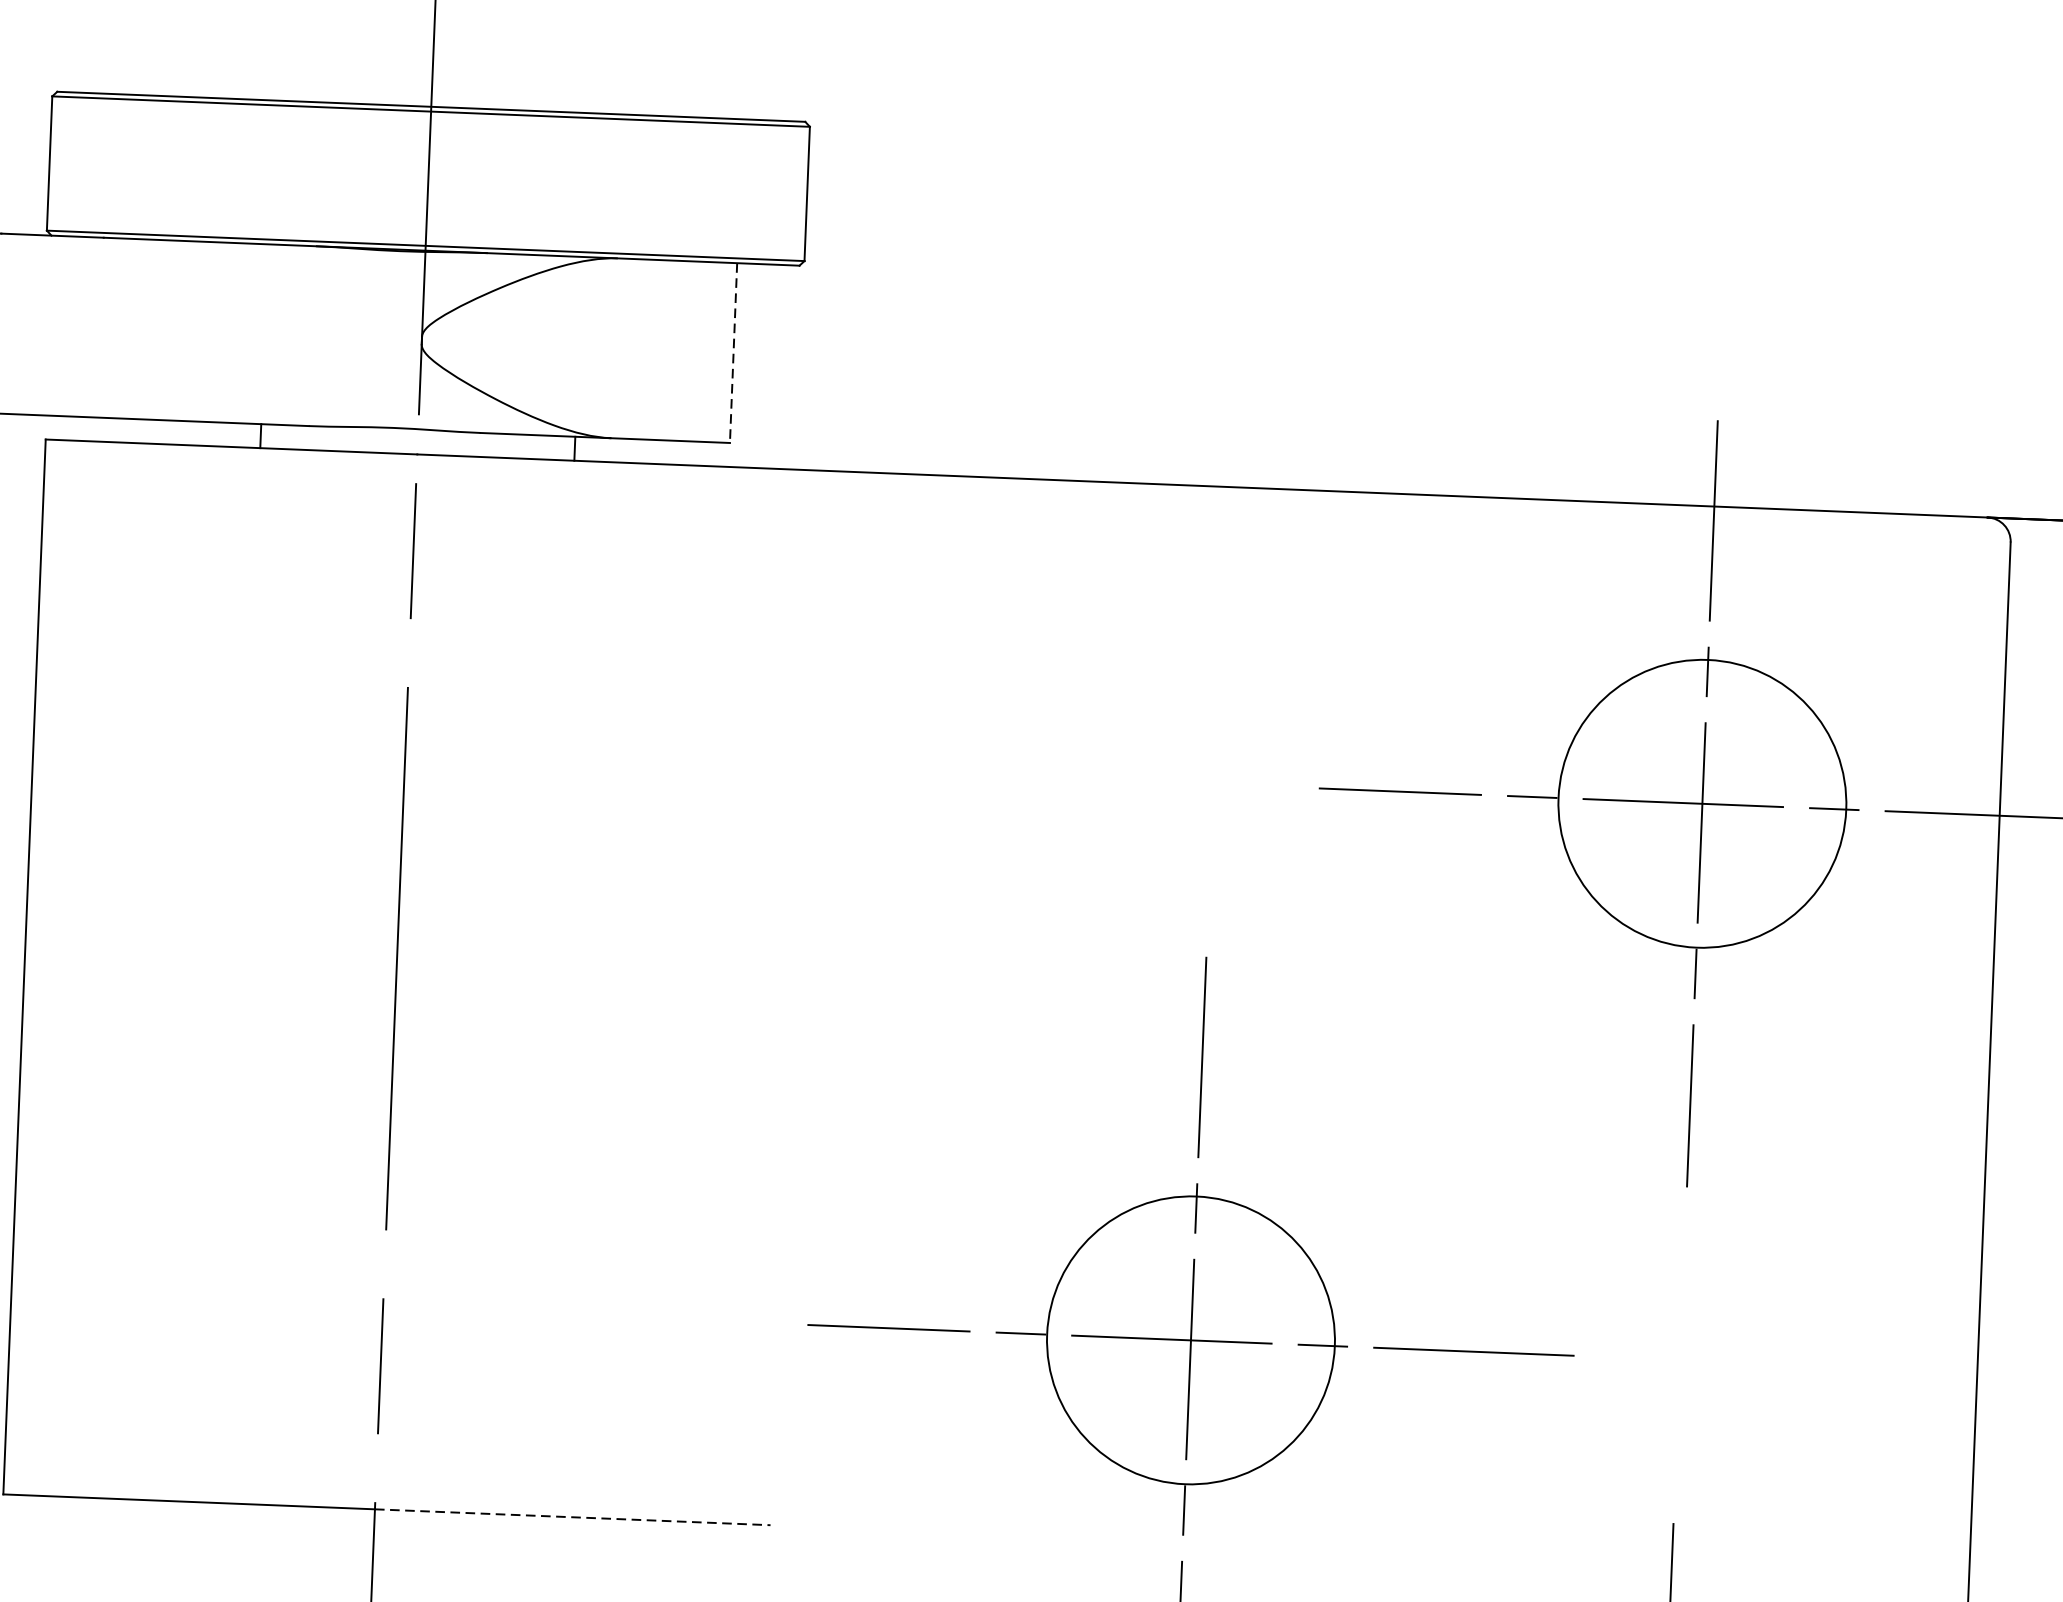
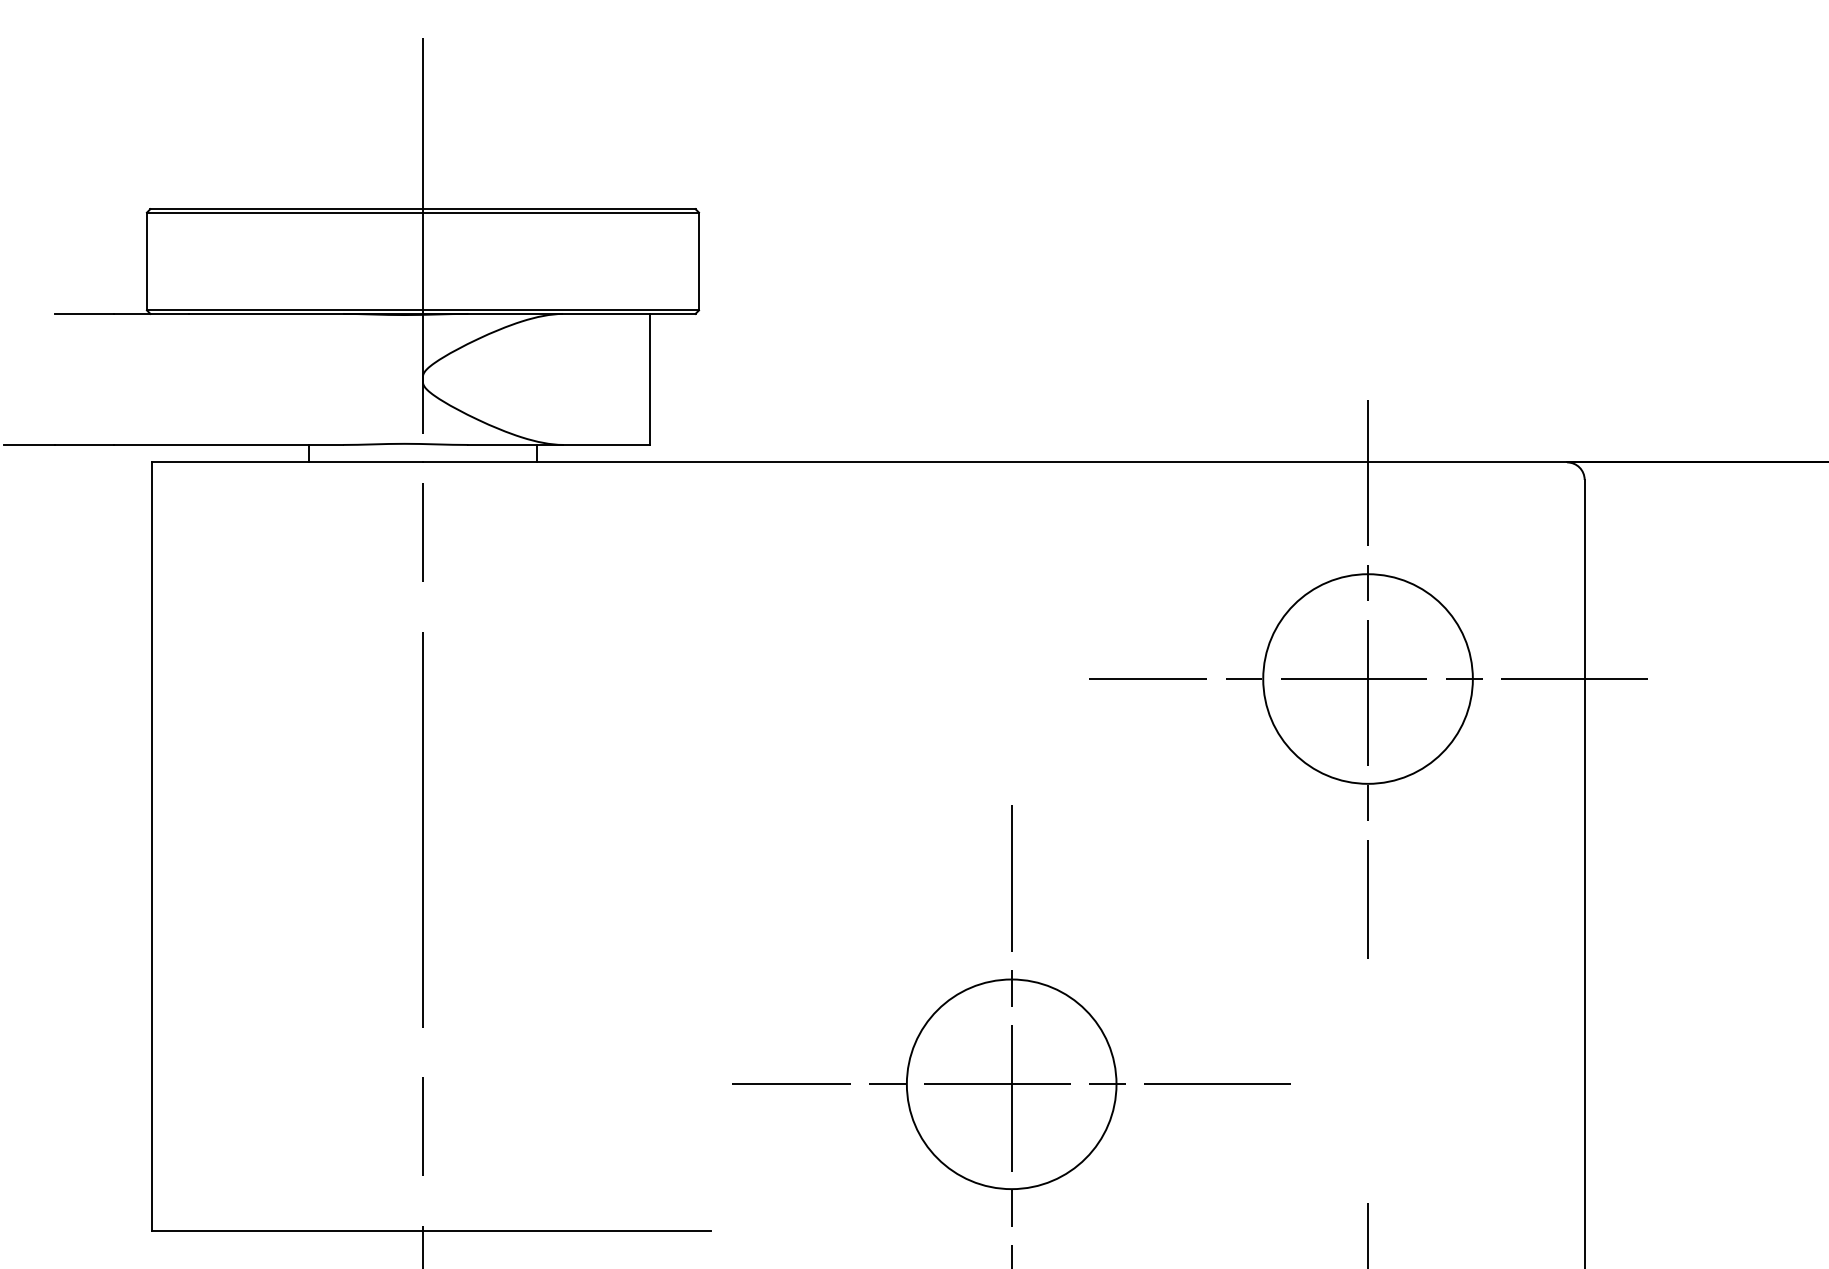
line: (734, 353) -> (650, 379), dashed -> solid
line: (573, 1517) -> (567, 1231), dashed -> solid

